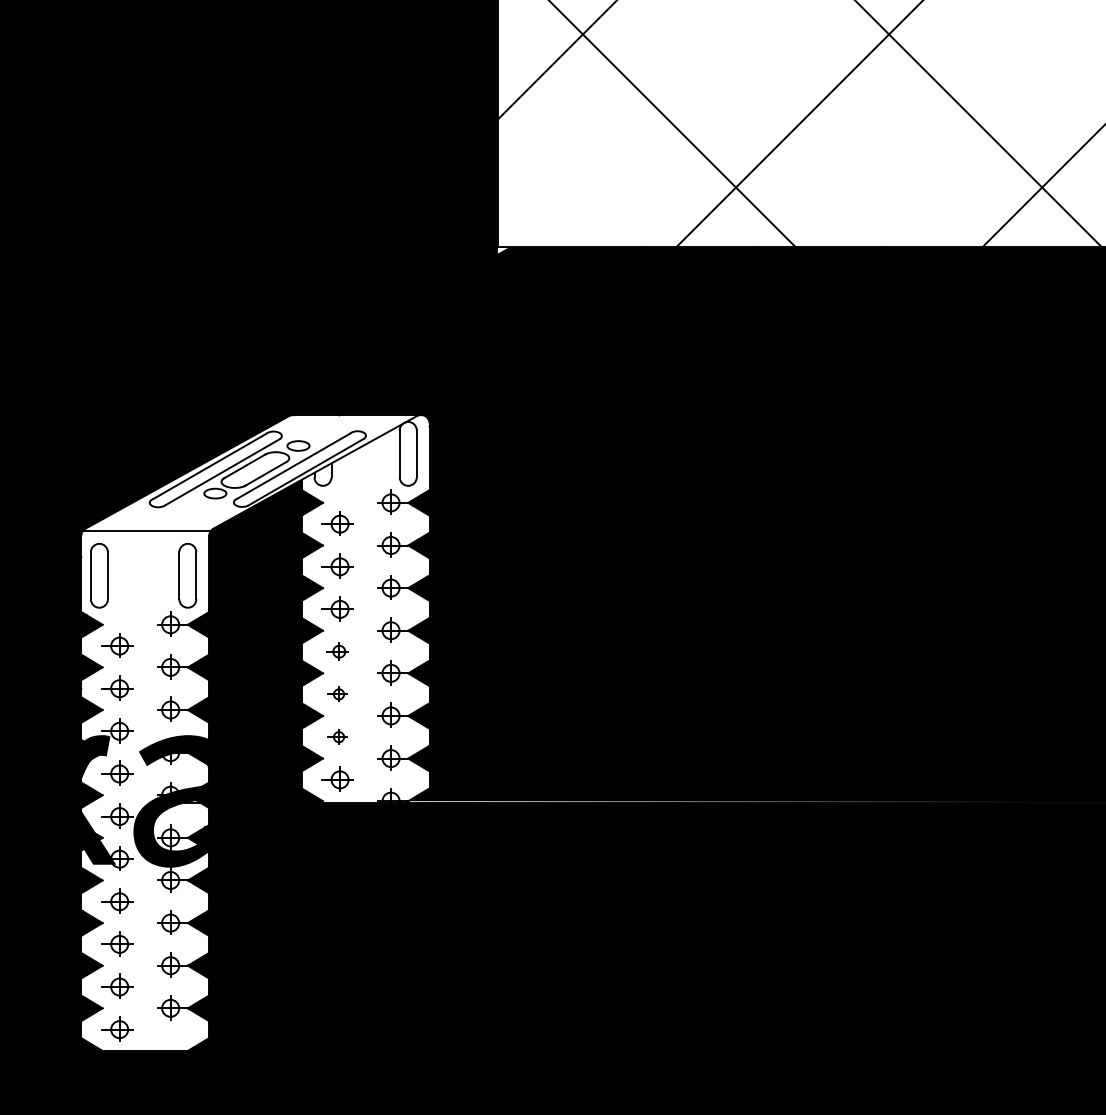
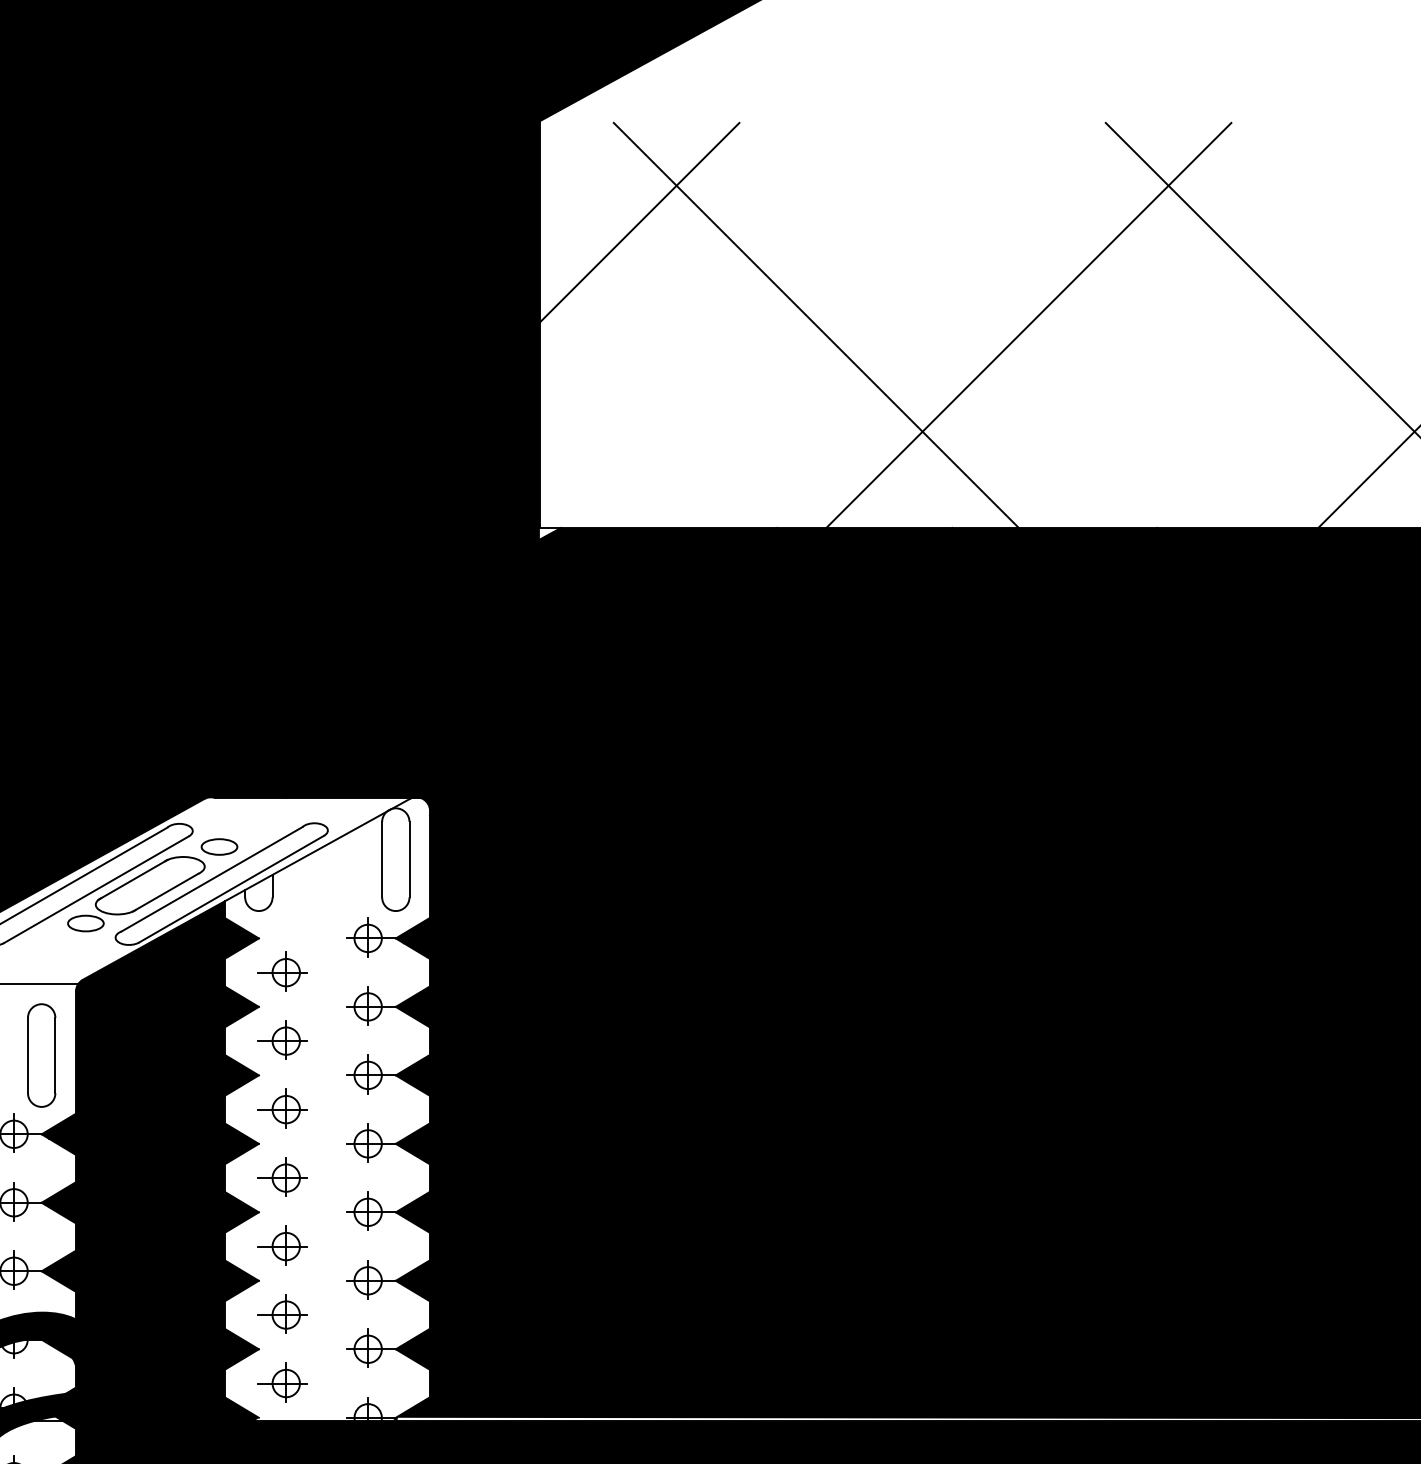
part: (337, 650) -> (282, 1175), size x1.43
part: (337, 693) -> (282, 1244), size x1.67
part: (337, 736) -> (282, 1313), size x1.67

